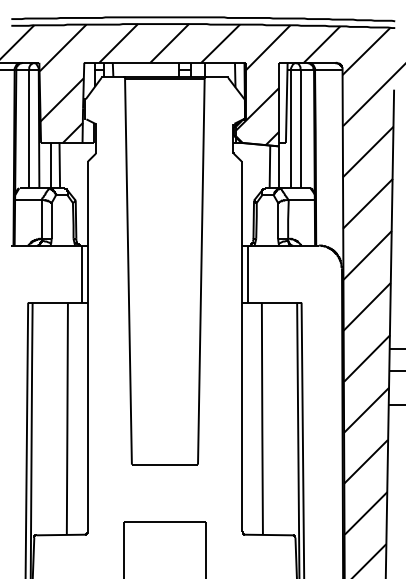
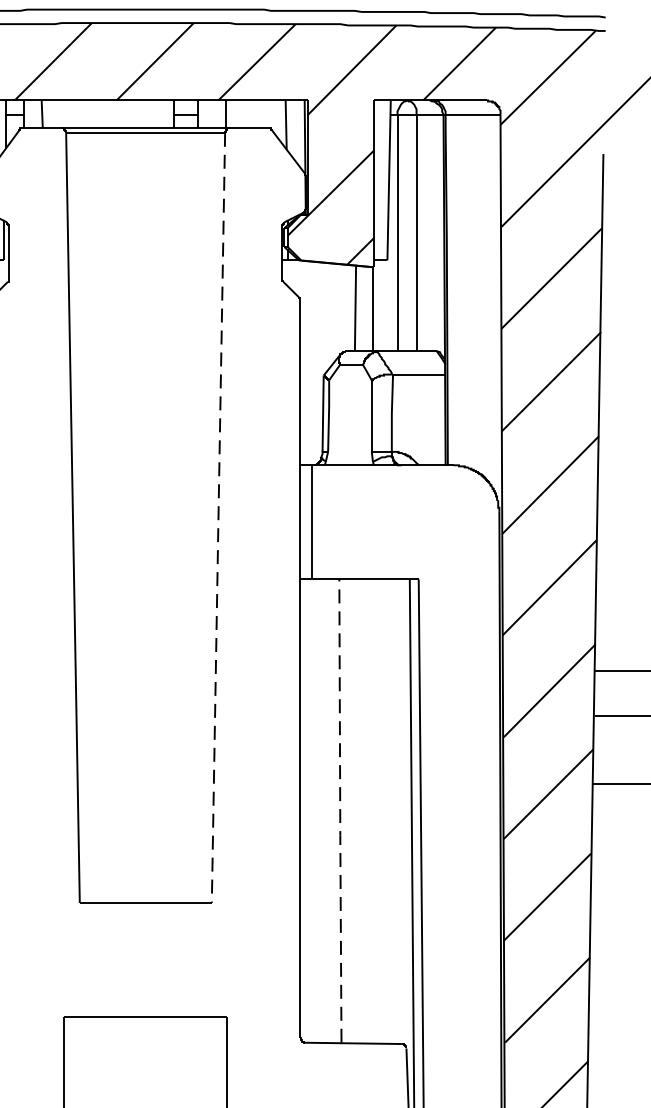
line: (201, 271) -> (218, 517), solid -> dashed
line: (262, 419) -> (340, 812), solid -> dashed

